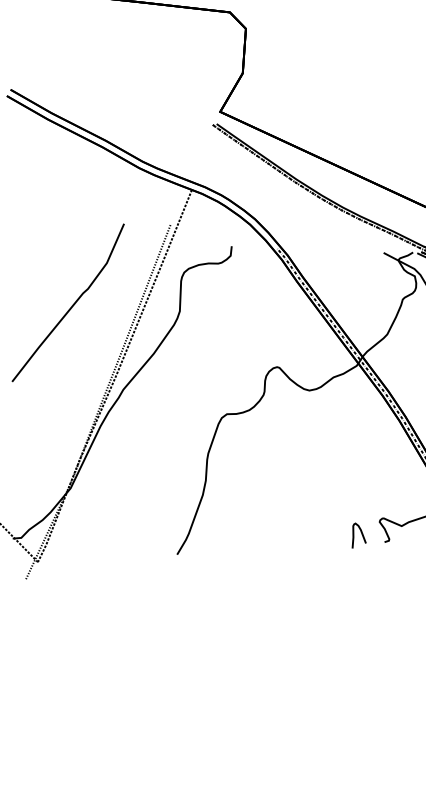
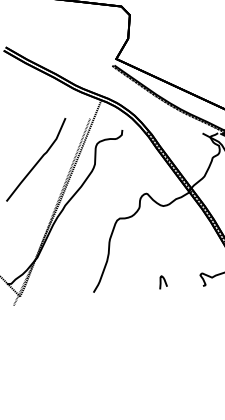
curve: (360, 535) -> (164, 282), moved

